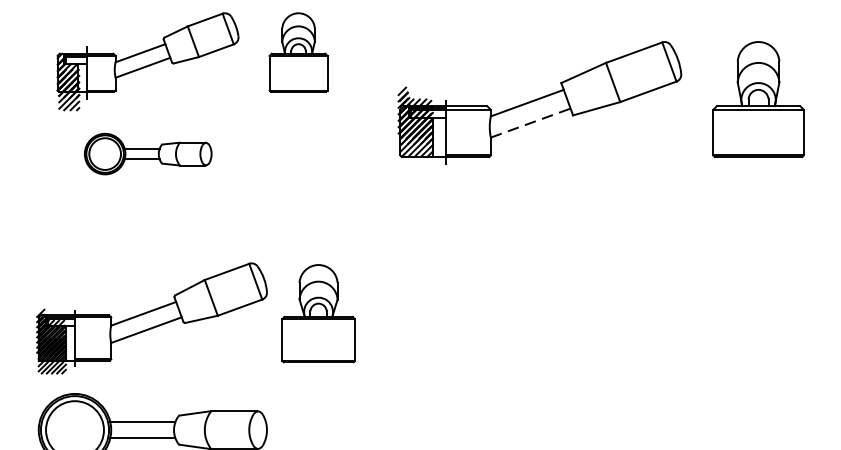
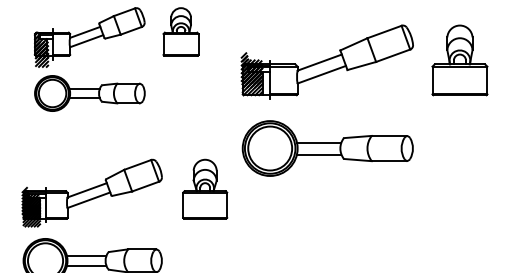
line: (530, 122) -> (321, 74), dashed -> solid
part: (147, 154) -> (89, 93), size x1.43
part: (540, 244) -> (327, 148), added
part: (319, 312) -> (205, 188), moved

